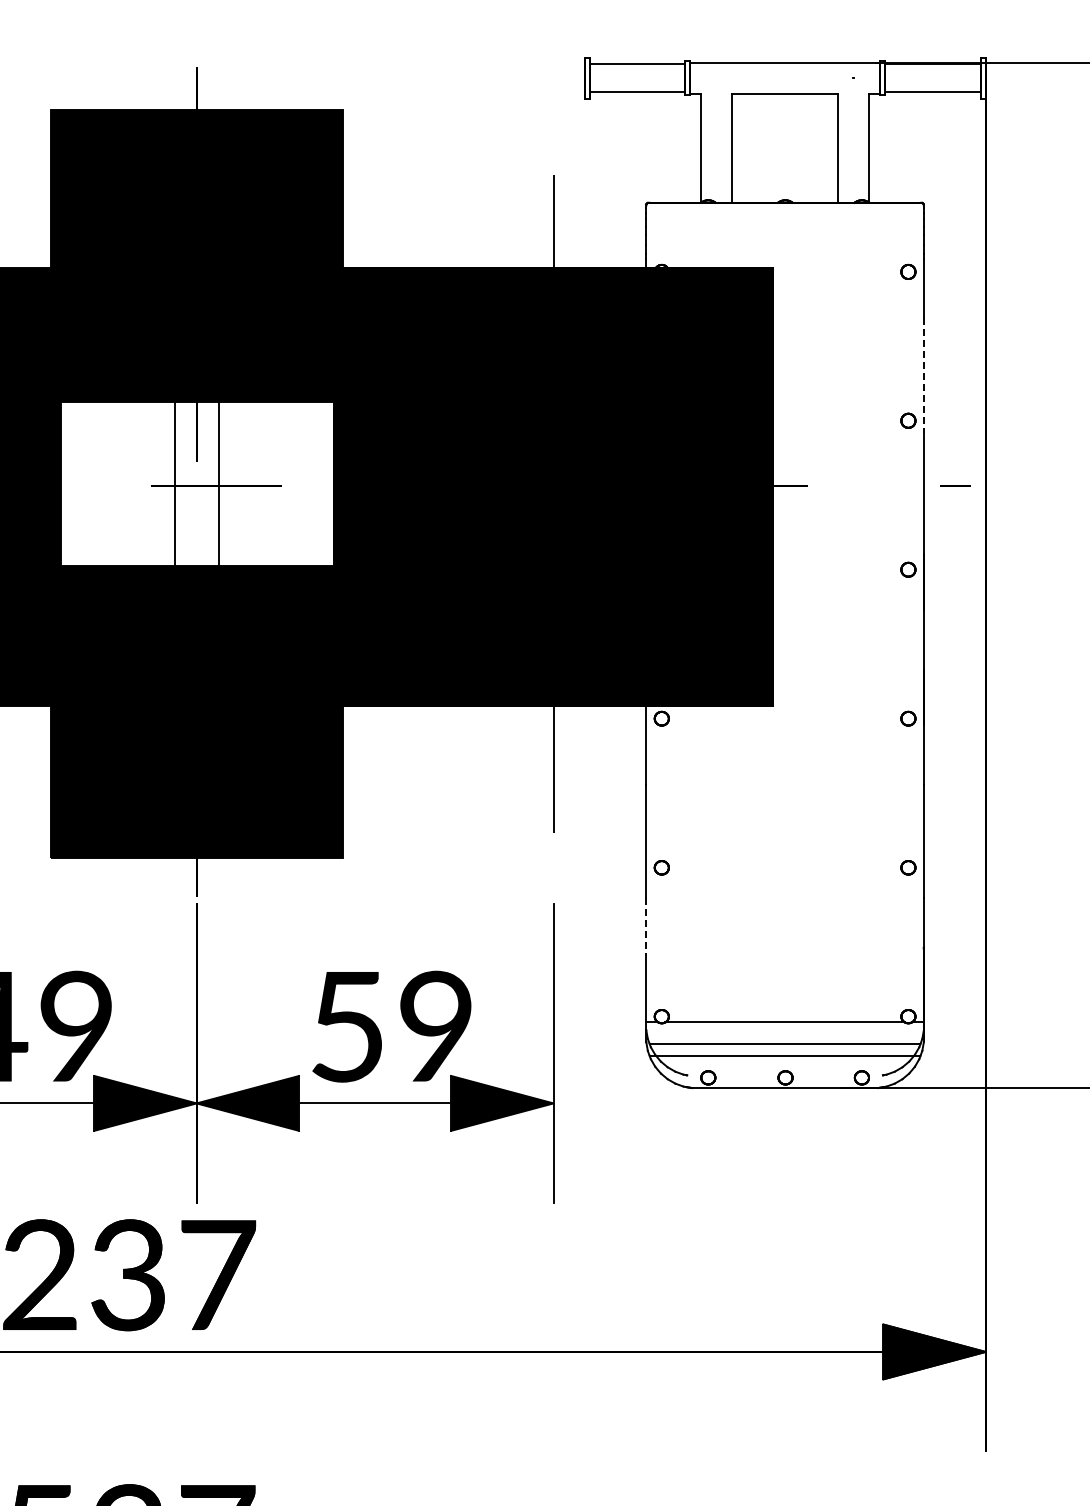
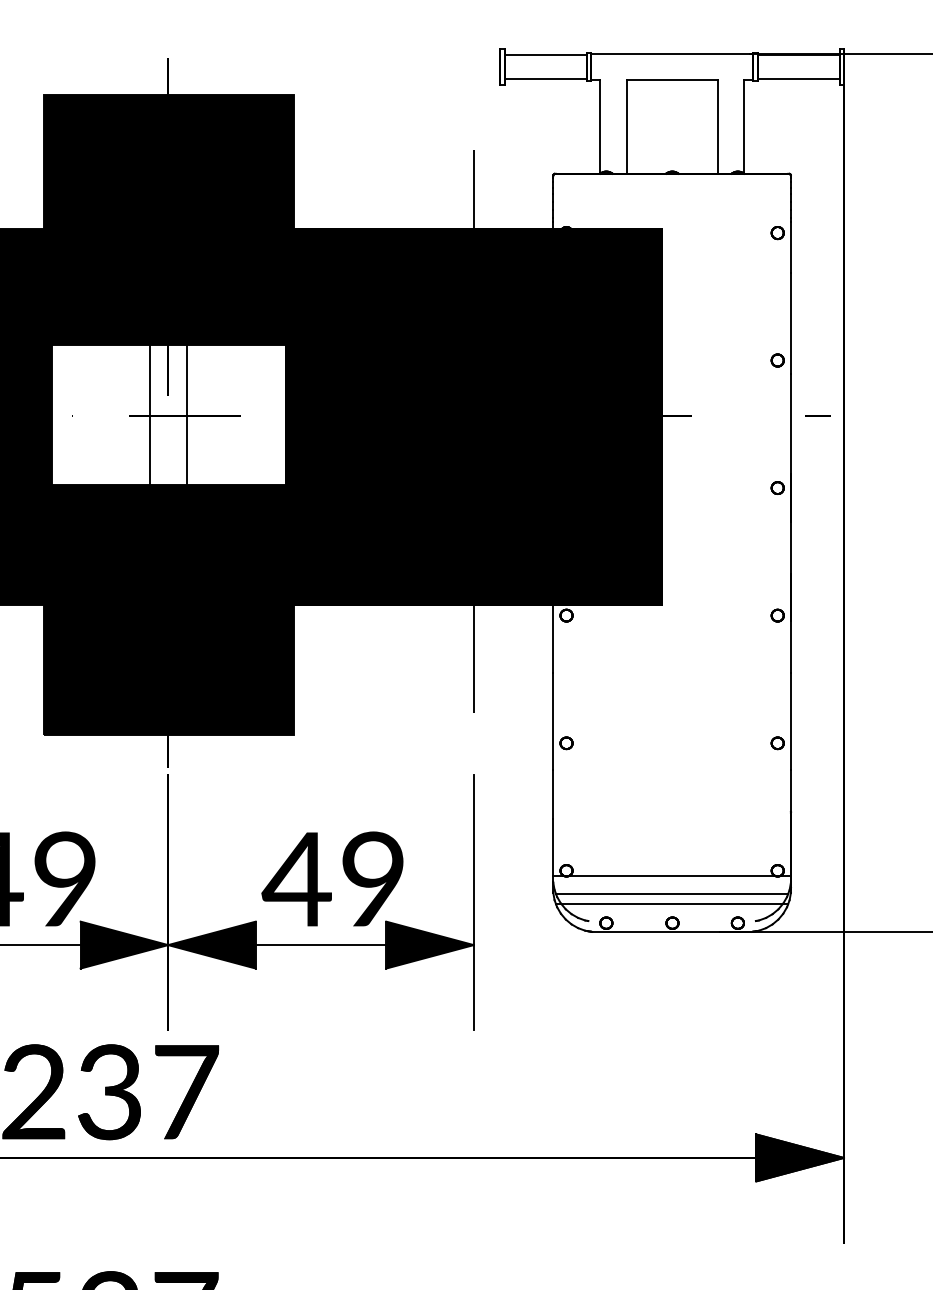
line: (923, 377) -> (790, 323), dashed -> solid
line: (646, 927) -> (553, 794), dashed -> solid
text: (346, 1027) -> (296, 880), 59 -> 49

